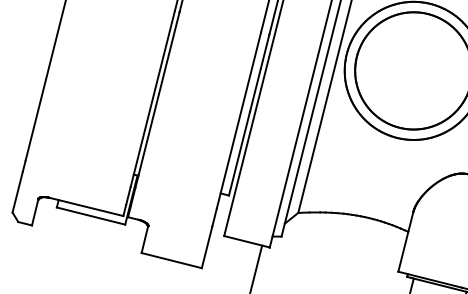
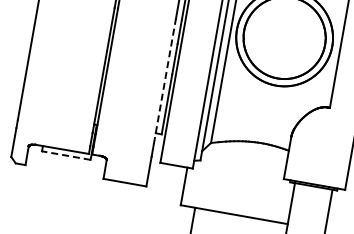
line: (238, 120) -> (164, 81), solid -> dashed
line: (91, 215) -> (66, 155), solid -> dashed

